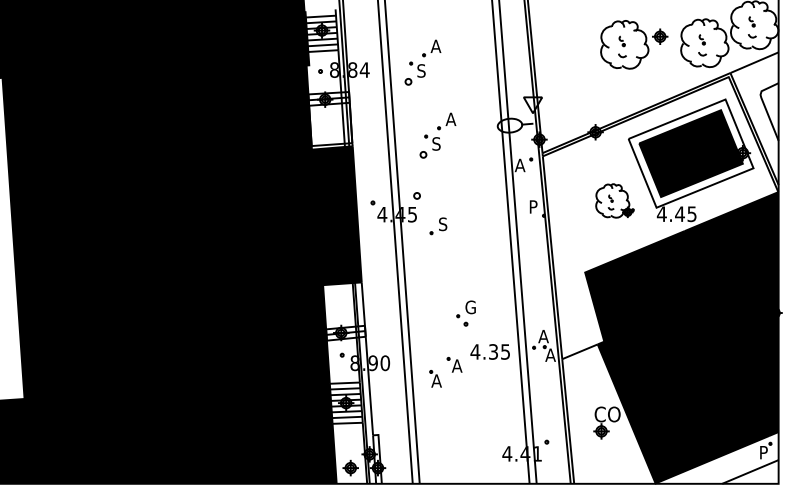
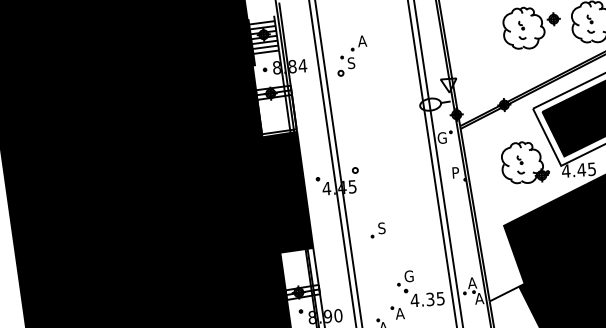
part: (437, 135) -> (369, 117), removed
text: (519, 165) -> (441, 138), A -> G
part: (614, 200) -> (524, 162), size x1.43
part: (438, 226) -> (378, 230), moved
part: (465, 313) -> (405, 281), moved

